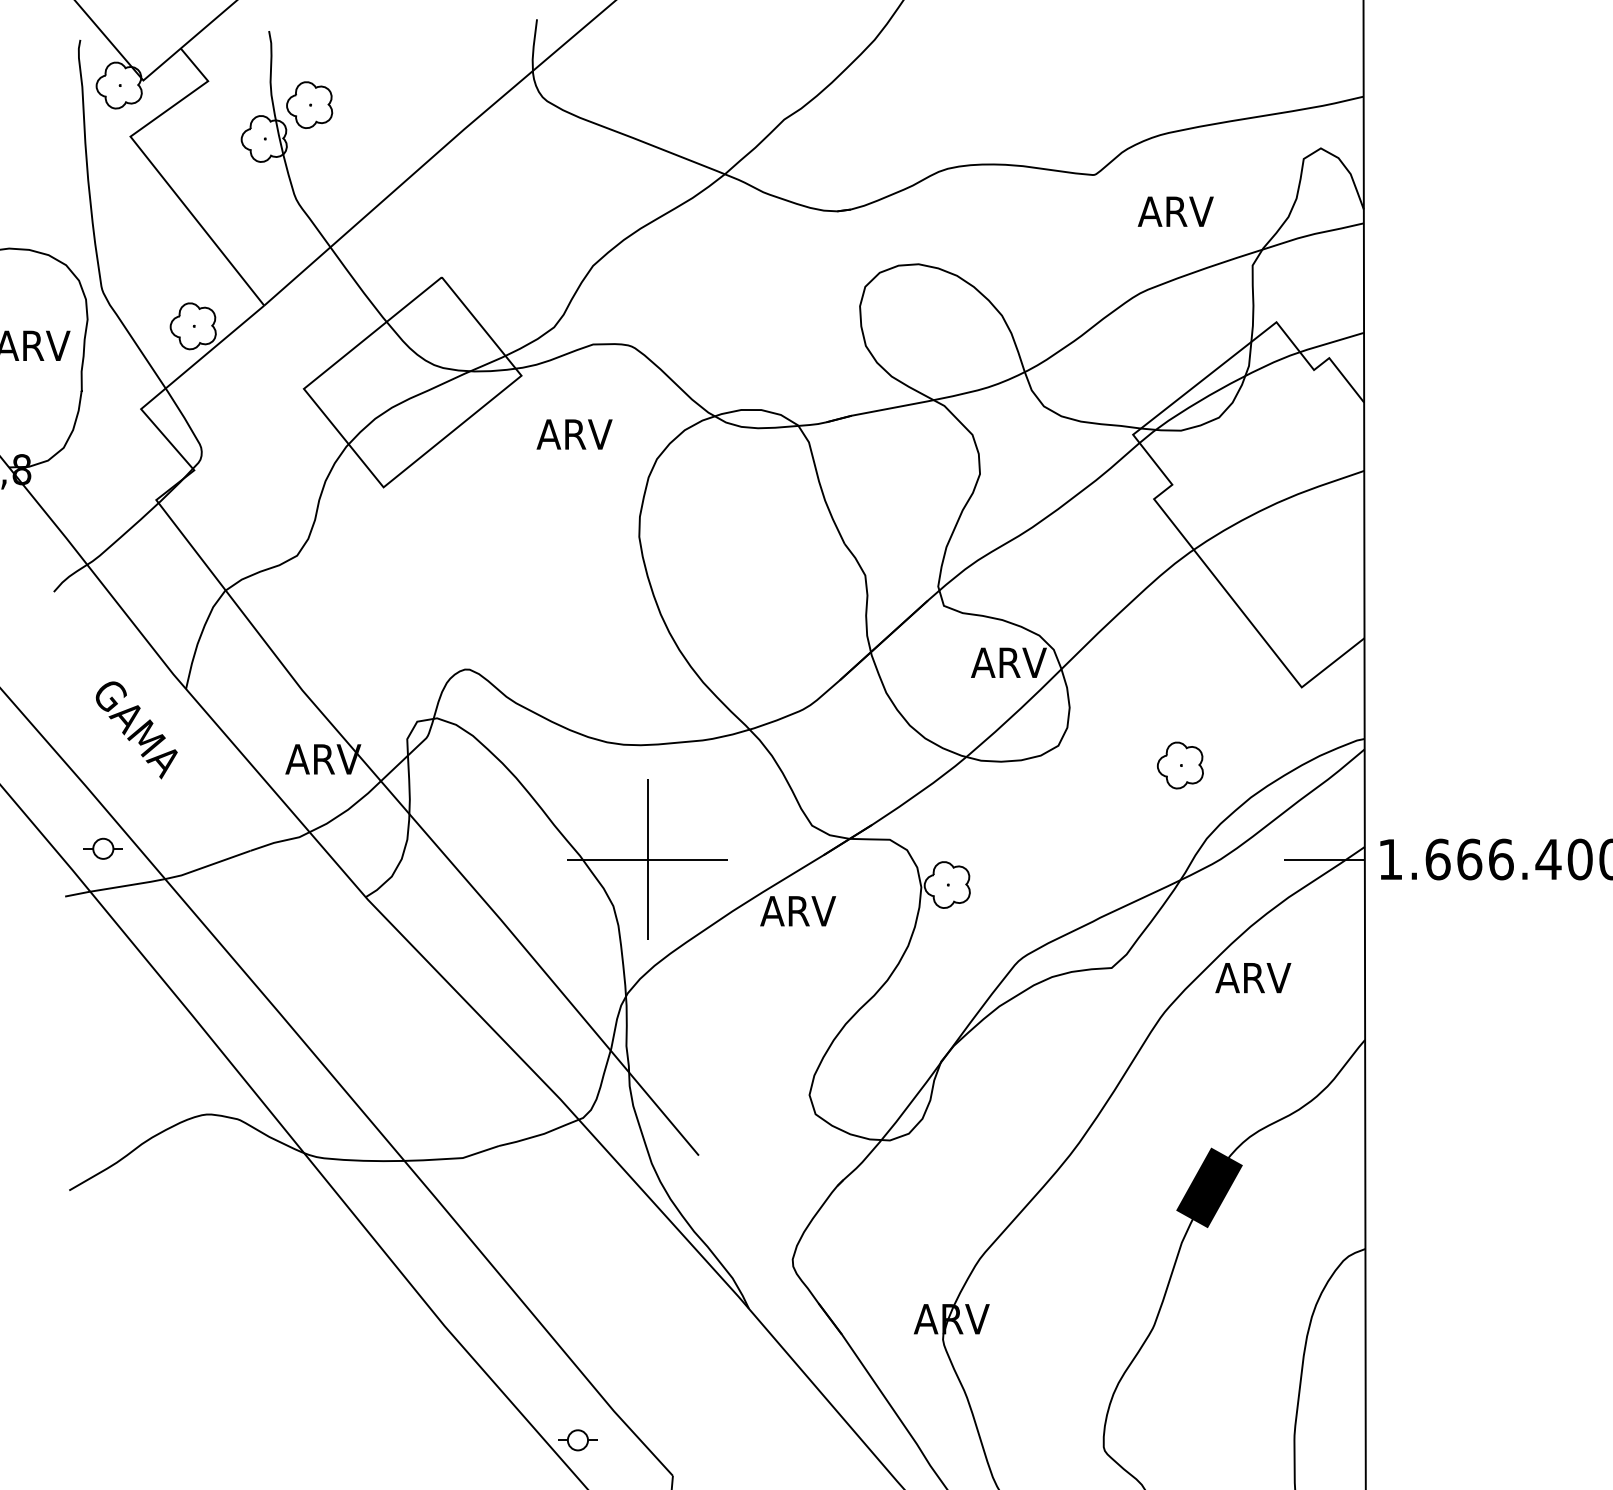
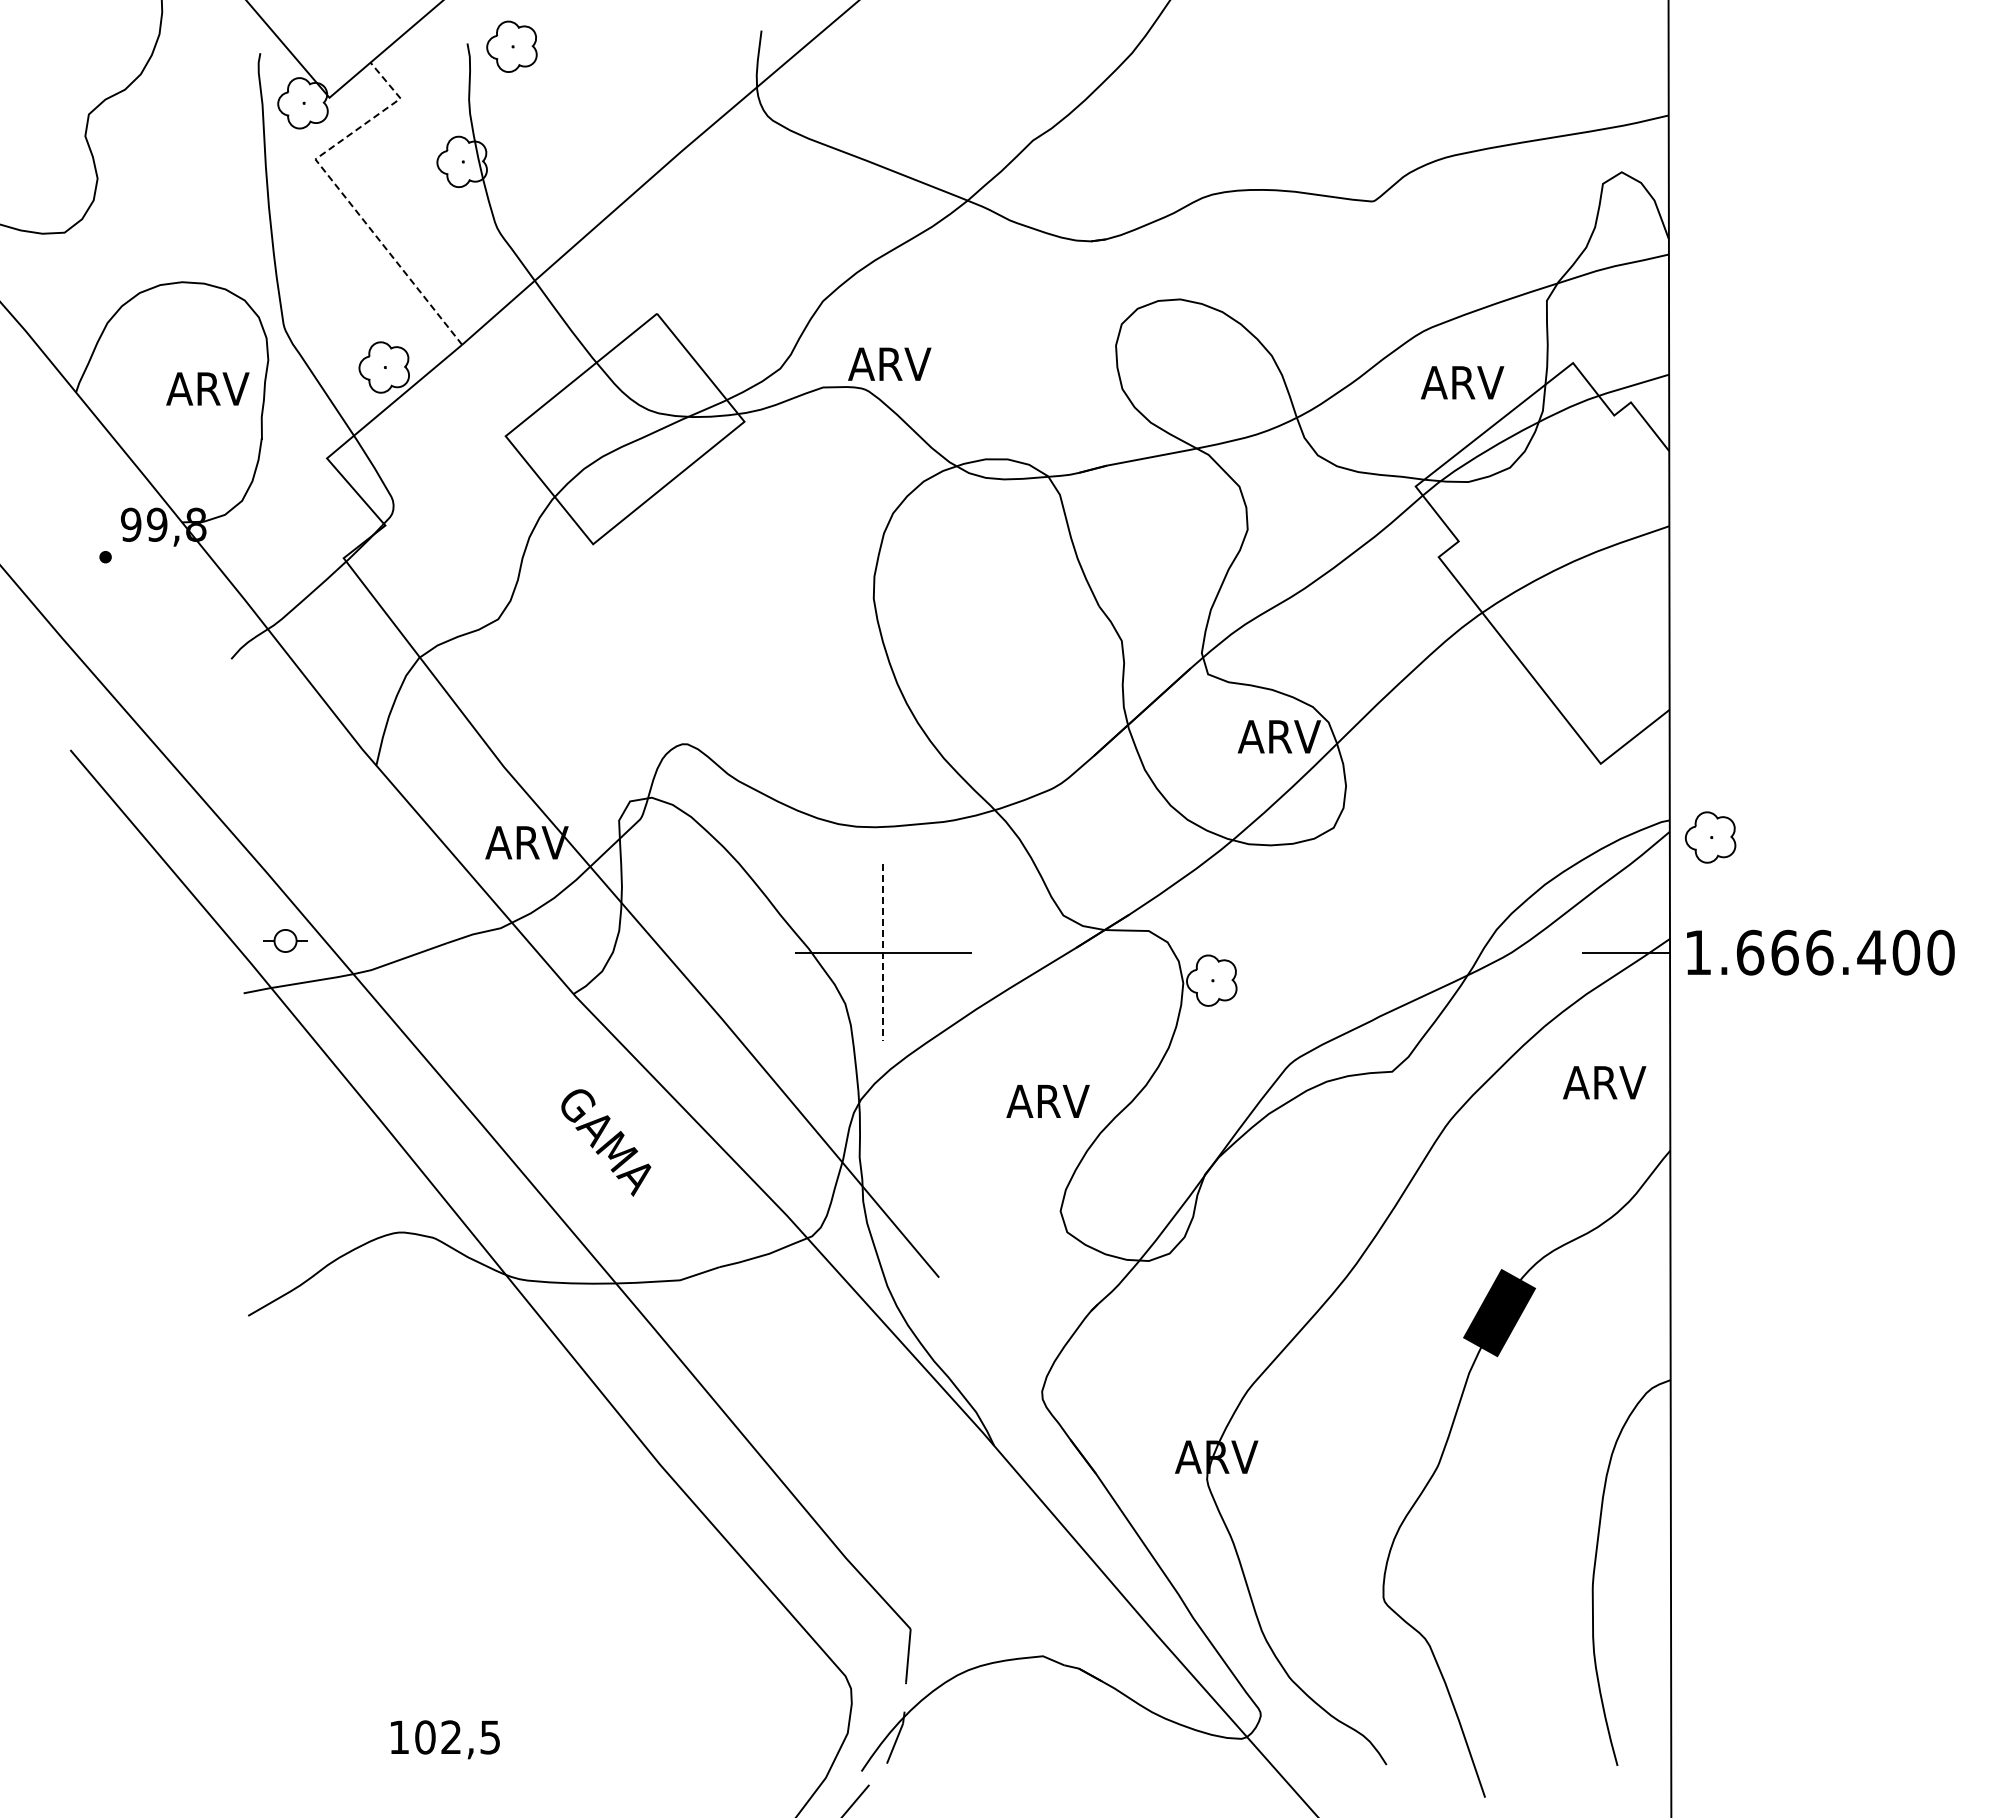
part: (309, 104) -> (511, 46), moved
line: (153, 165) -> (340, 191), solid -> dashed
text: (1175, 211) -> (1462, 382), moved
text: (574, 433) -> (889, 363), moved
text: (136, 729) -> (606, 1142), moved
part: (1180, 765) -> (1710, 837), moved
line: (648, 860) -> (883, 953), solid -> dashed
text: (797, 911) -> (1047, 1101), moved
text: (1253, 977) -> (1604, 1082), moved
part: (578, 1440) -> (806, 1590), removed

